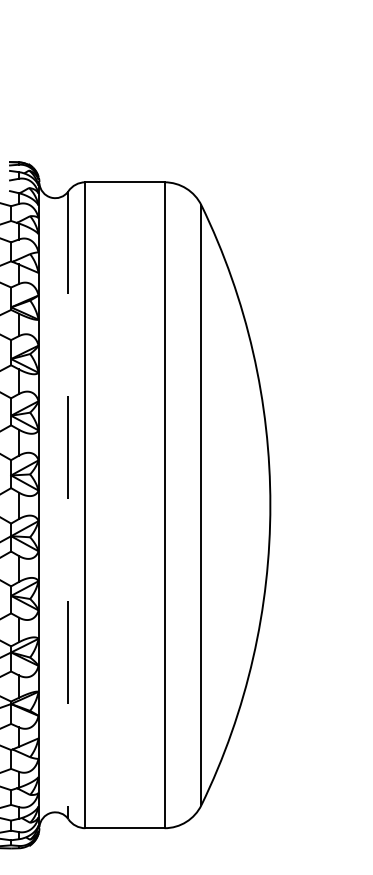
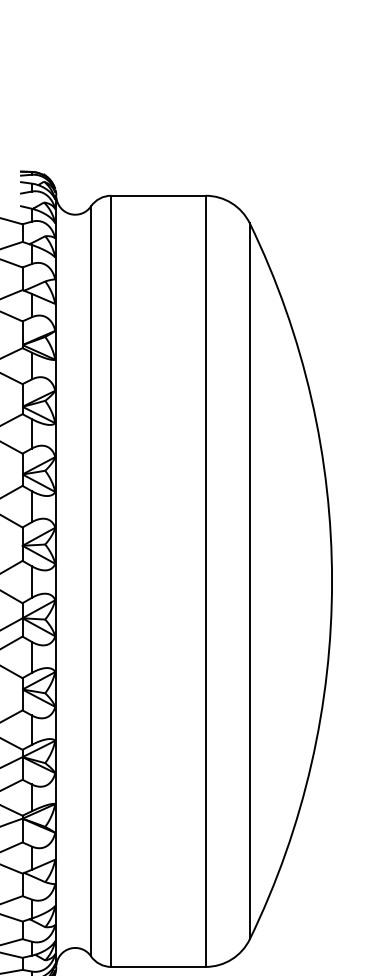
line: (68, 505) -> (91, 581), dashed -> solid

